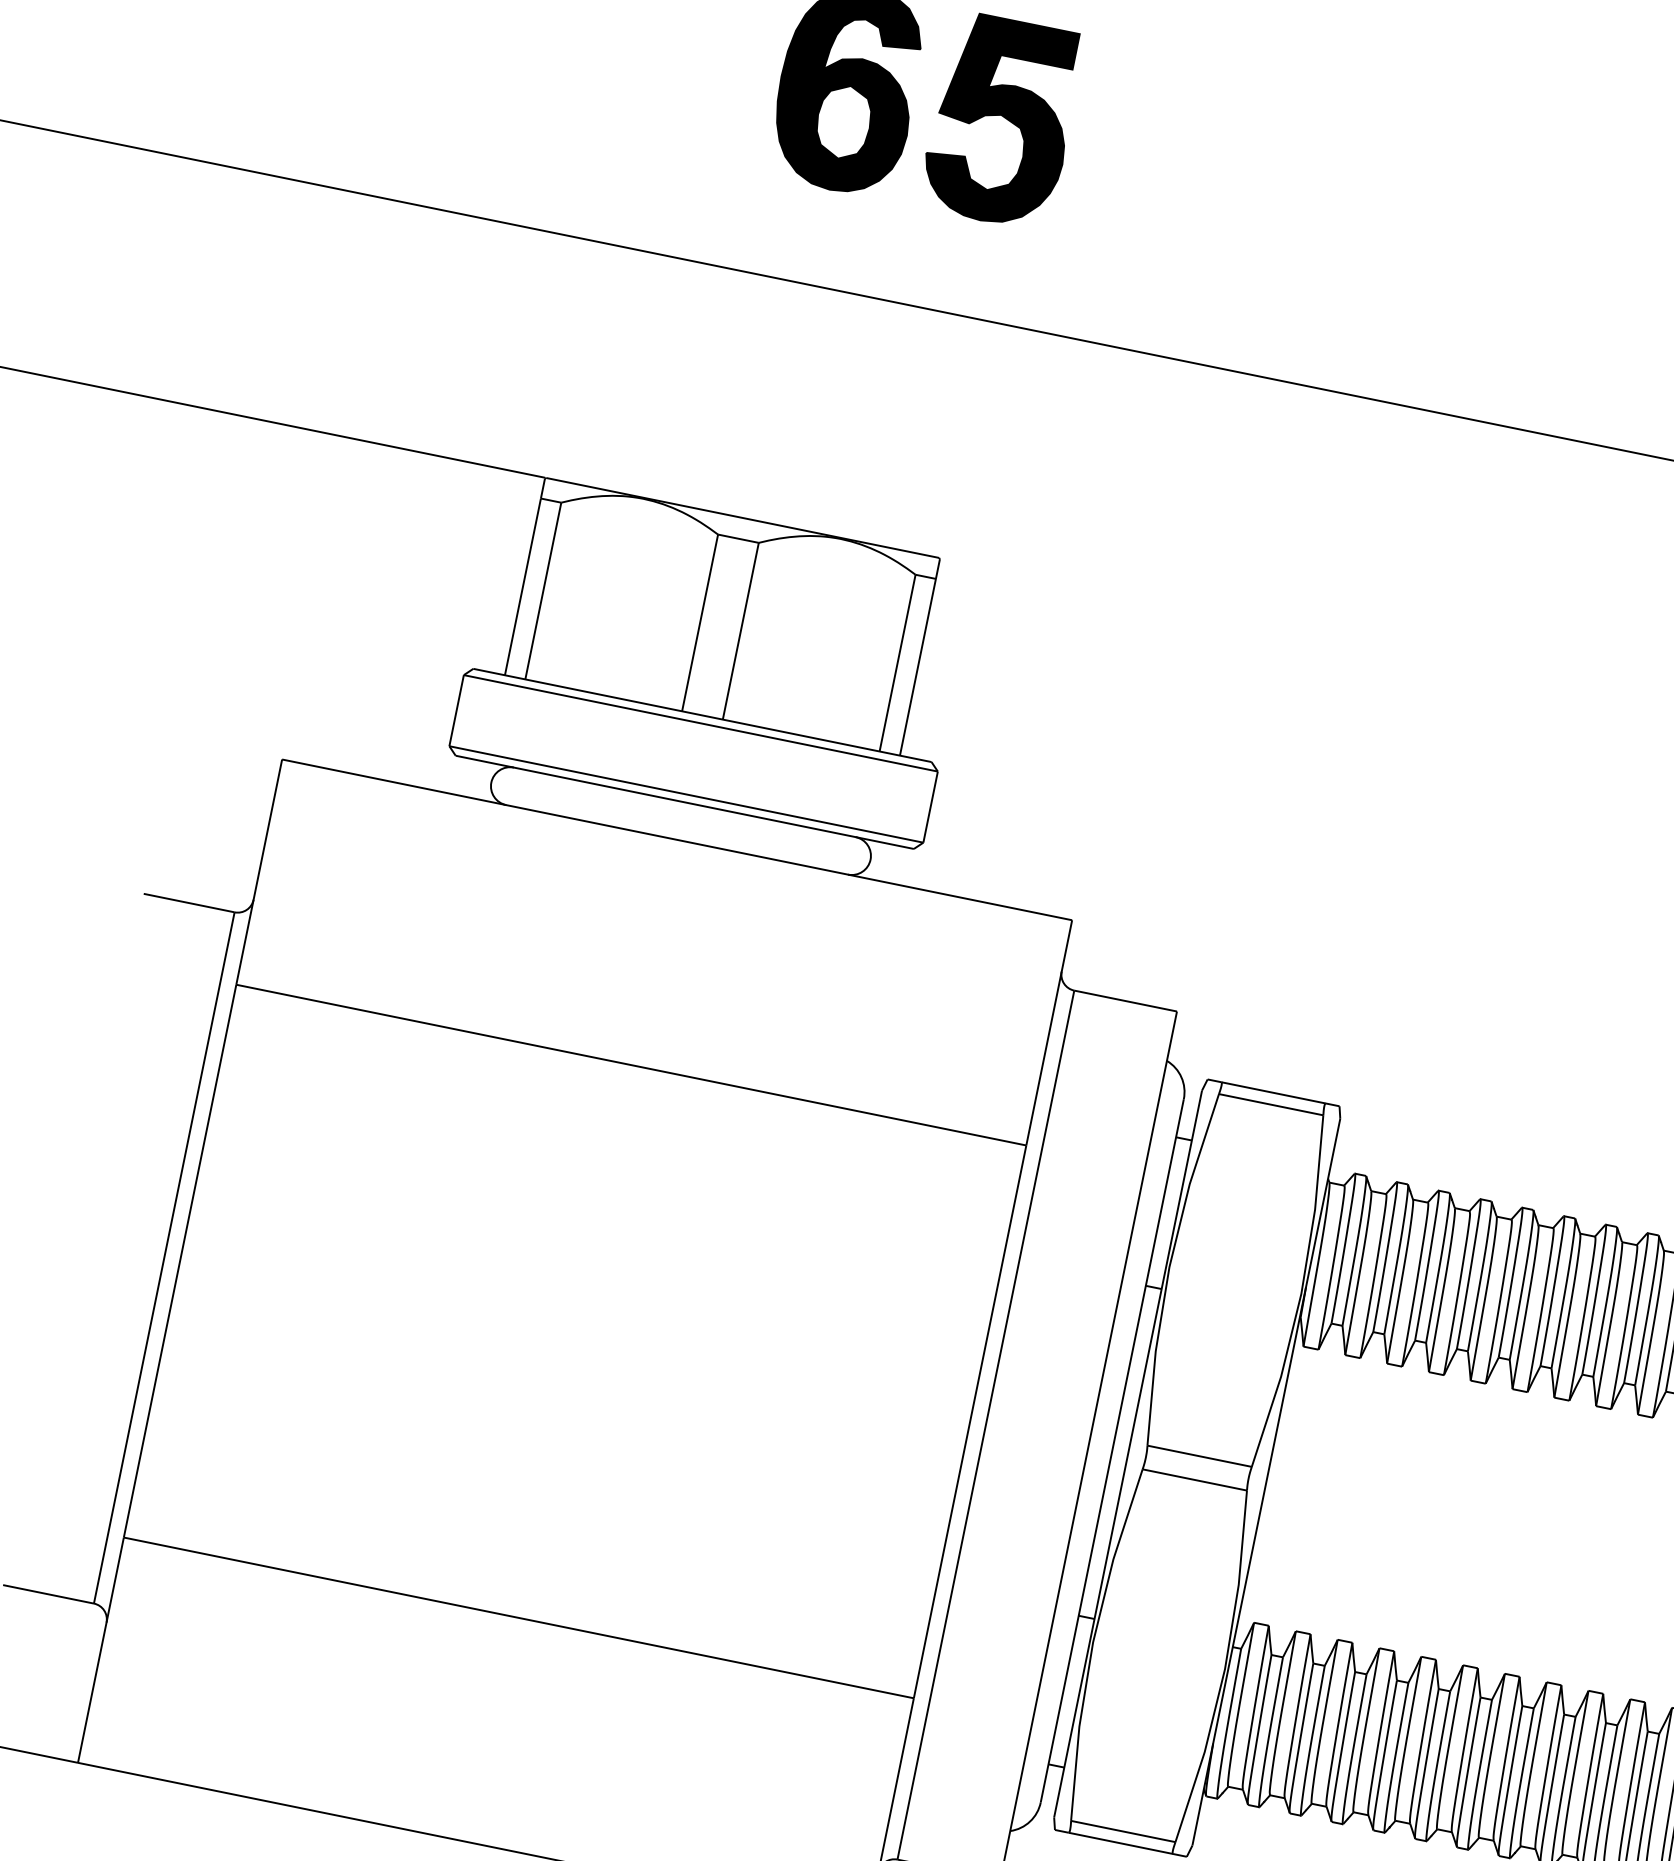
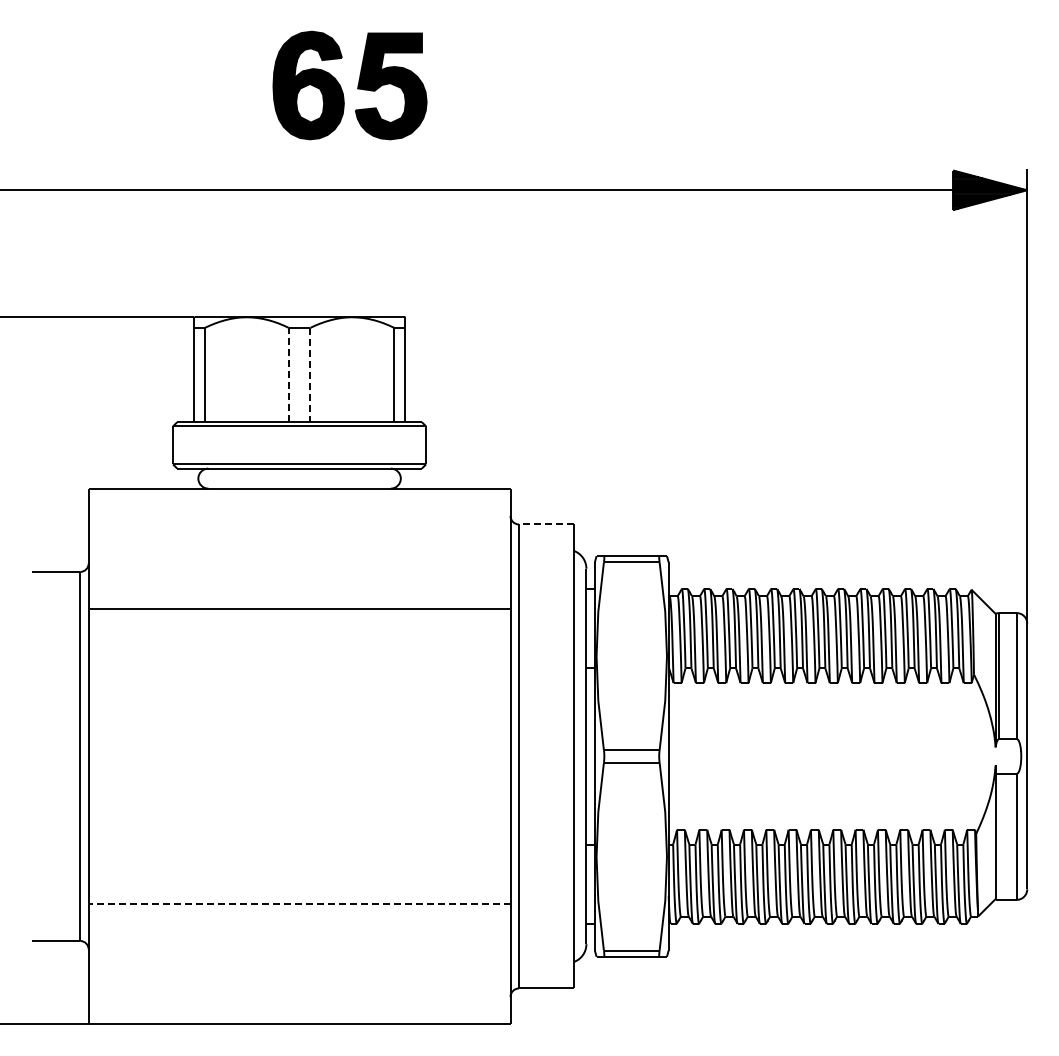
line: (699, 621) -> (288, 374), solid -> dashed
line: (740, 632) -> (310, 375), solid -> dashed
line: (1124, 1000) -> (545, 524), solid -> dashed
line: (518, 1618) -> (299, 904), solid -> dashed

